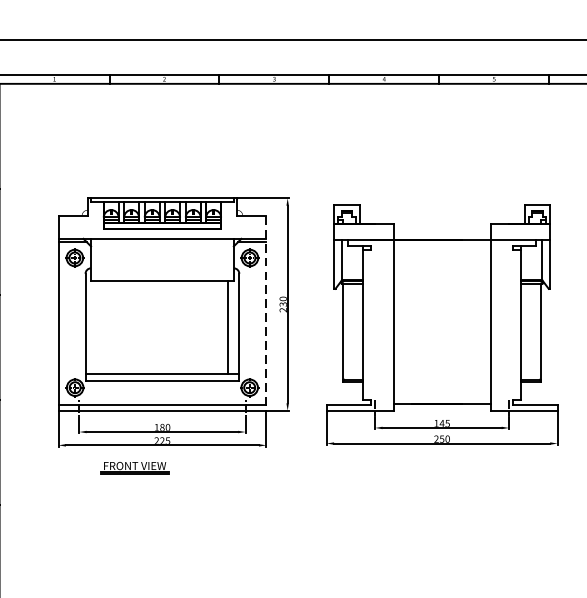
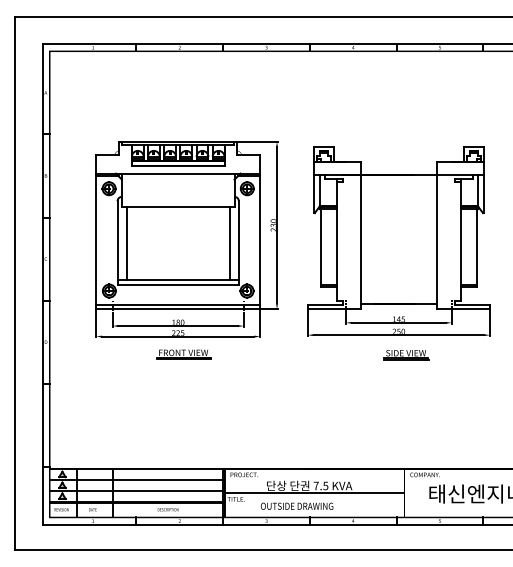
line: (266, 313) -> (260, 232), dashed -> solid
line: (96, 327) -> (126, 243), added
part: (134, 468) -> (183, 354), moved
part: (451, 469) -> (406, 355), added

